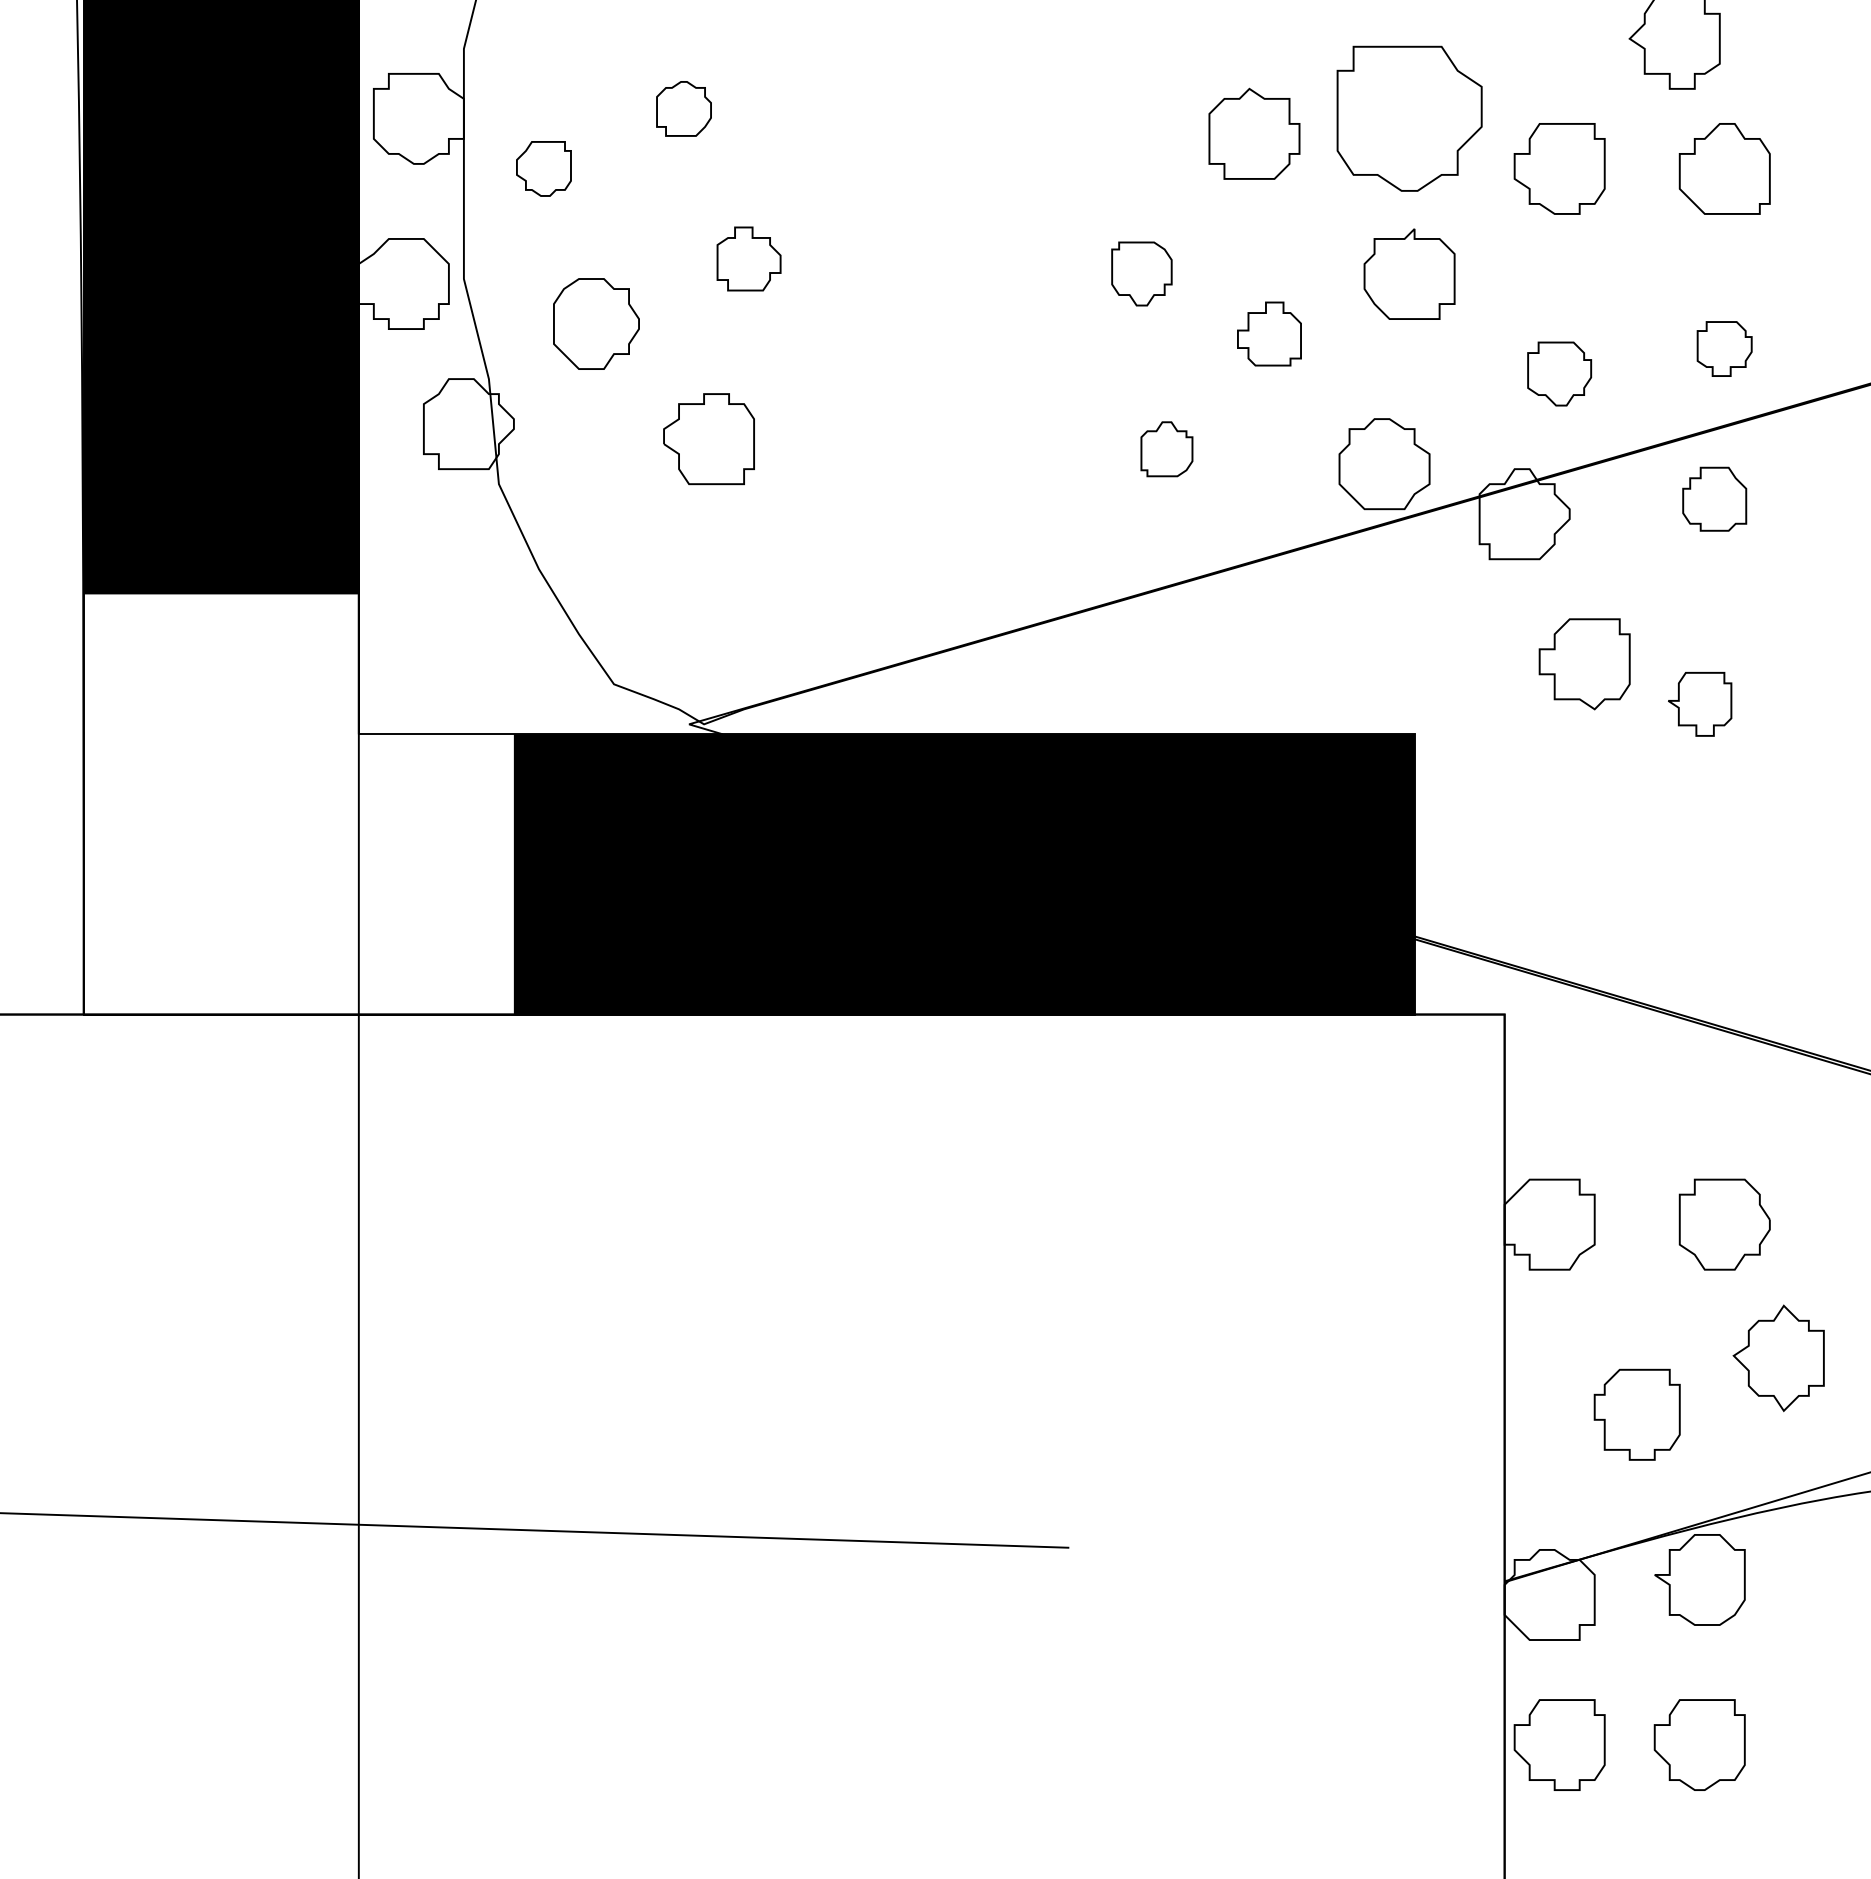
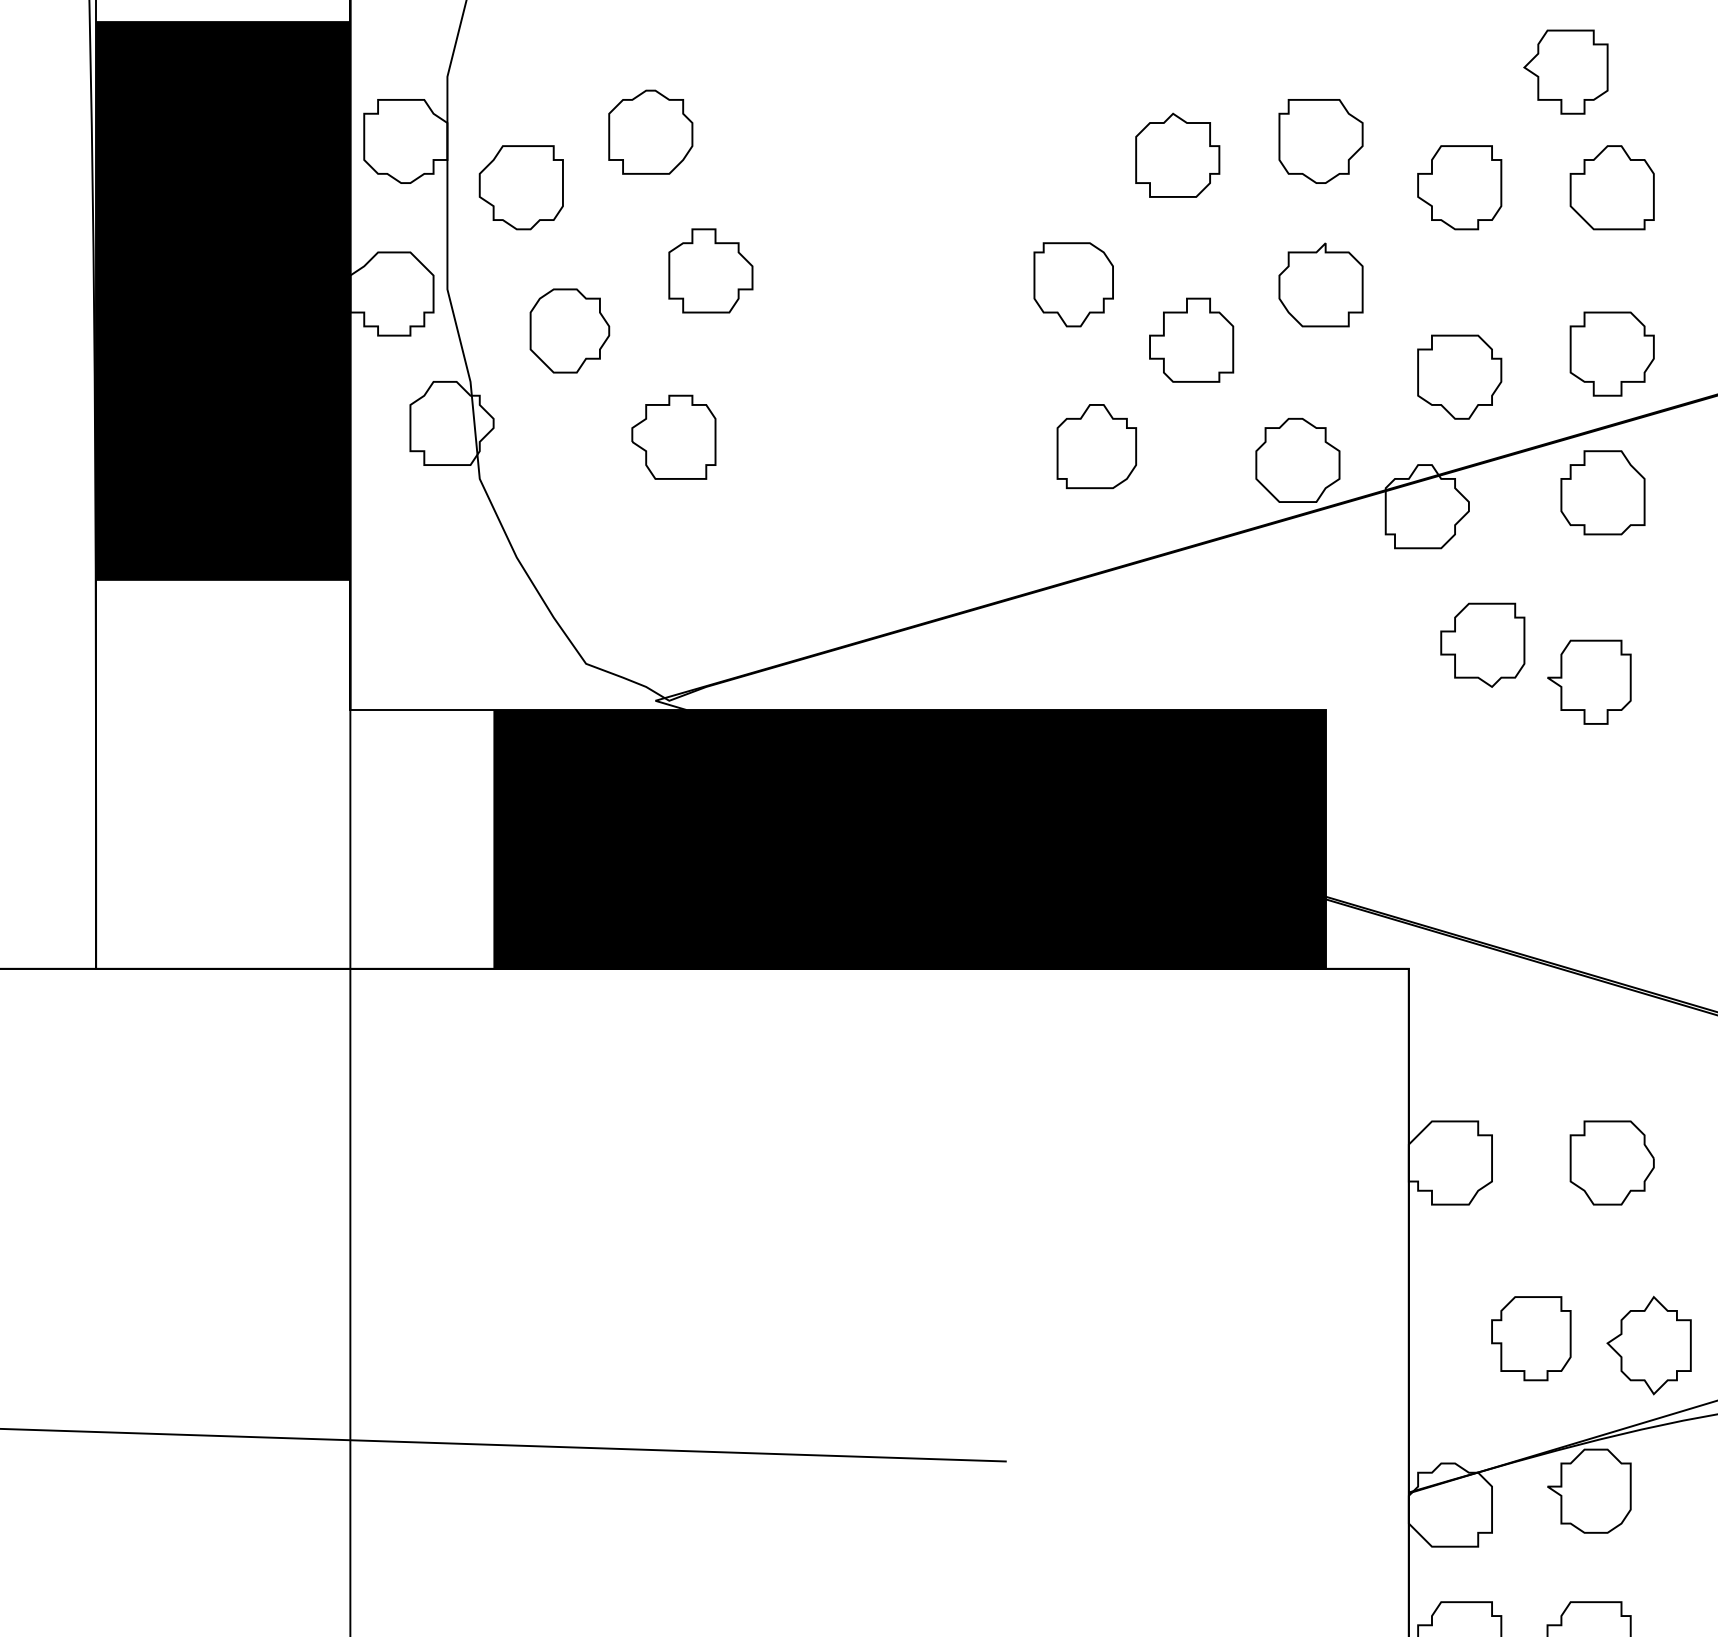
part: (683, 108) -> (650, 131), size x1.67
part: (1409, 118) -> (1320, 141), size x0.62
part: (543, 168) -> (520, 187), size x1.67
part: (748, 258) -> (710, 270), size x1.43
part: (1141, 273) -> (1073, 284), size x1.43
part: (1269, 333) -> (1191, 339), size x1.43
part: (1724, 348) -> (1611, 353), size x1.67
part: (1559, 373) -> (1459, 376), size x1.43
part: (1166, 449) -> (1096, 446), size x1.67
part: (1714, 499) -> (1602, 493), size x1.43
part: (1699, 704) -> (1588, 682), size x1.43
part: (1778, 1358) -> (1648, 1345), moved

